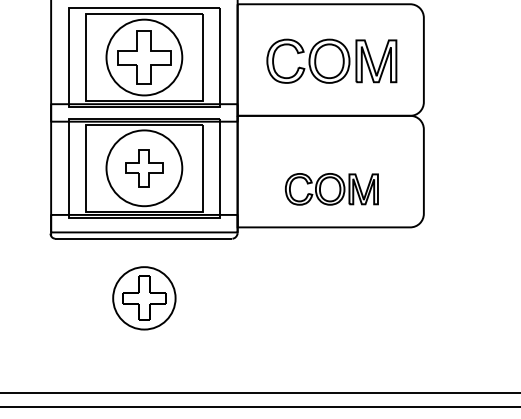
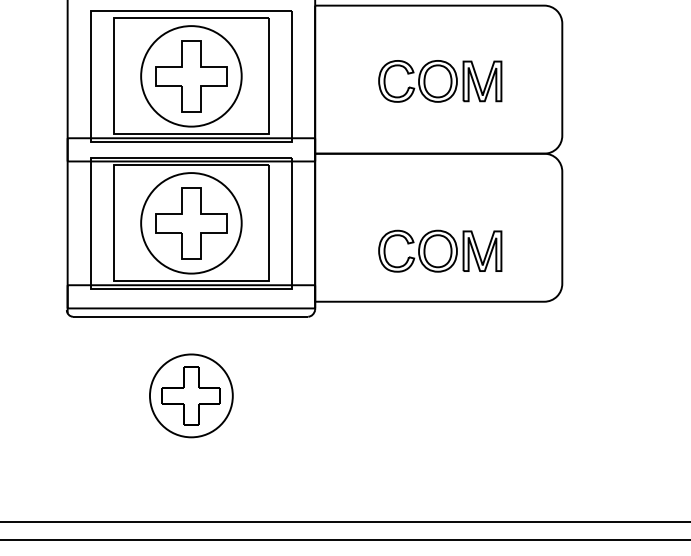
part: (331, 61) -> (439, 81), size x0.71
part: (144, 168) -> (191, 223), size x1.43

